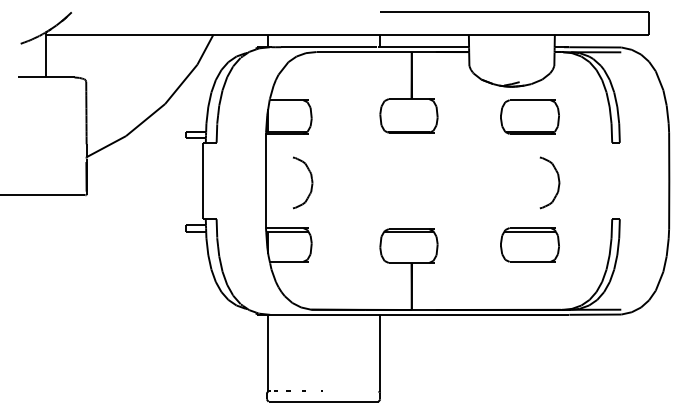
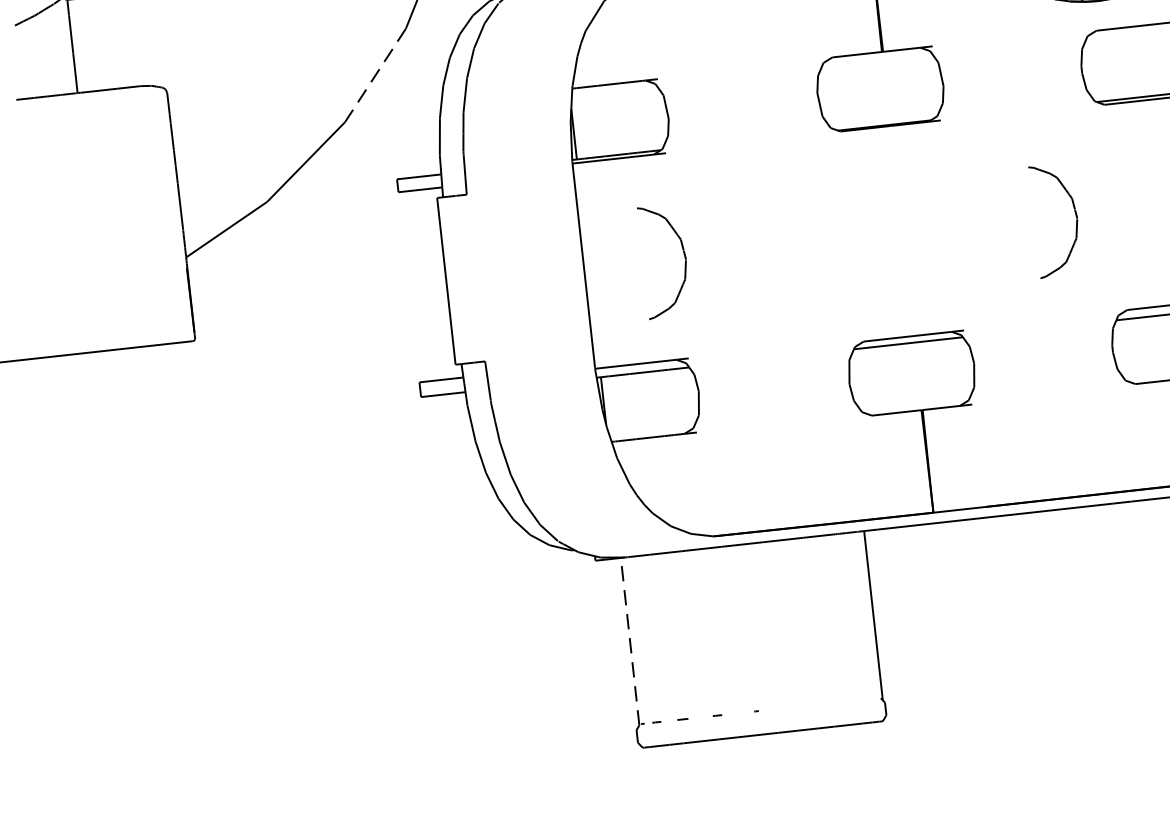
line: (181, 84) -> (375, 75), solid -> dashed
part: (490, 183) -> (1074, 217), added
line: (268, 352) -> (630, 640), solid -> dashed

